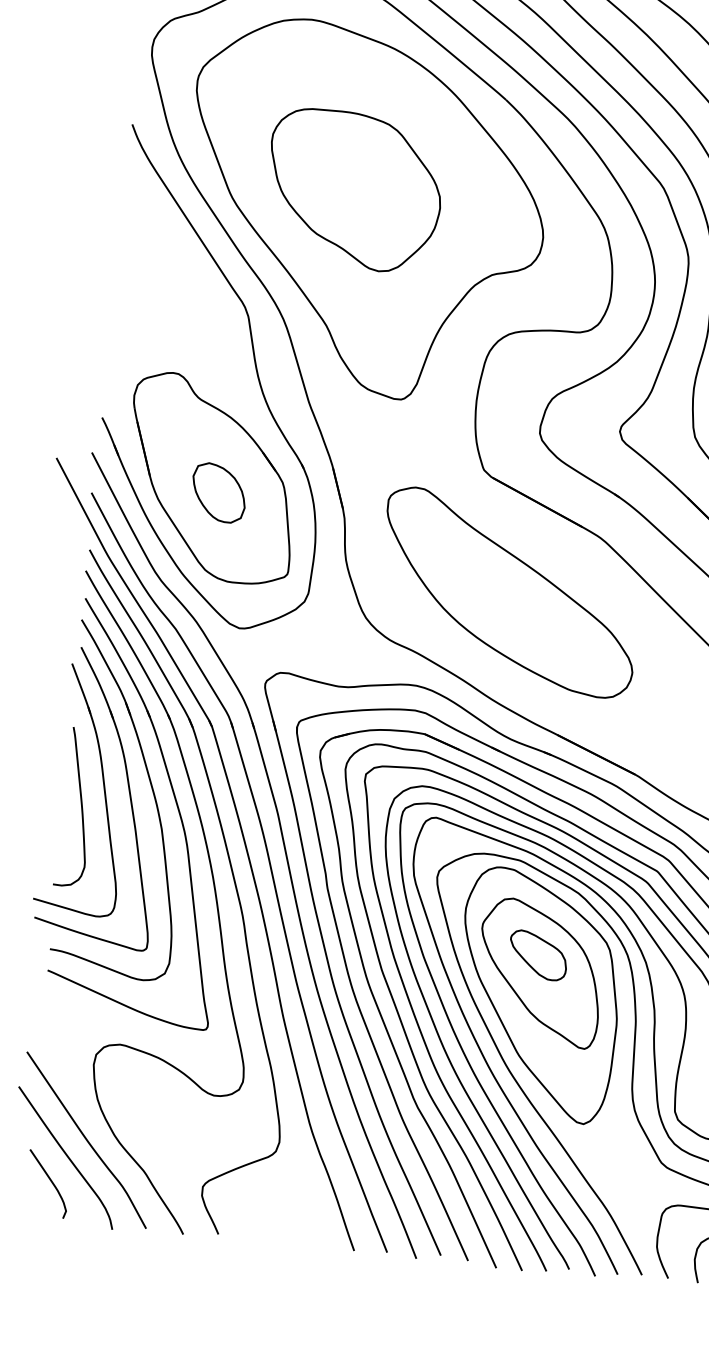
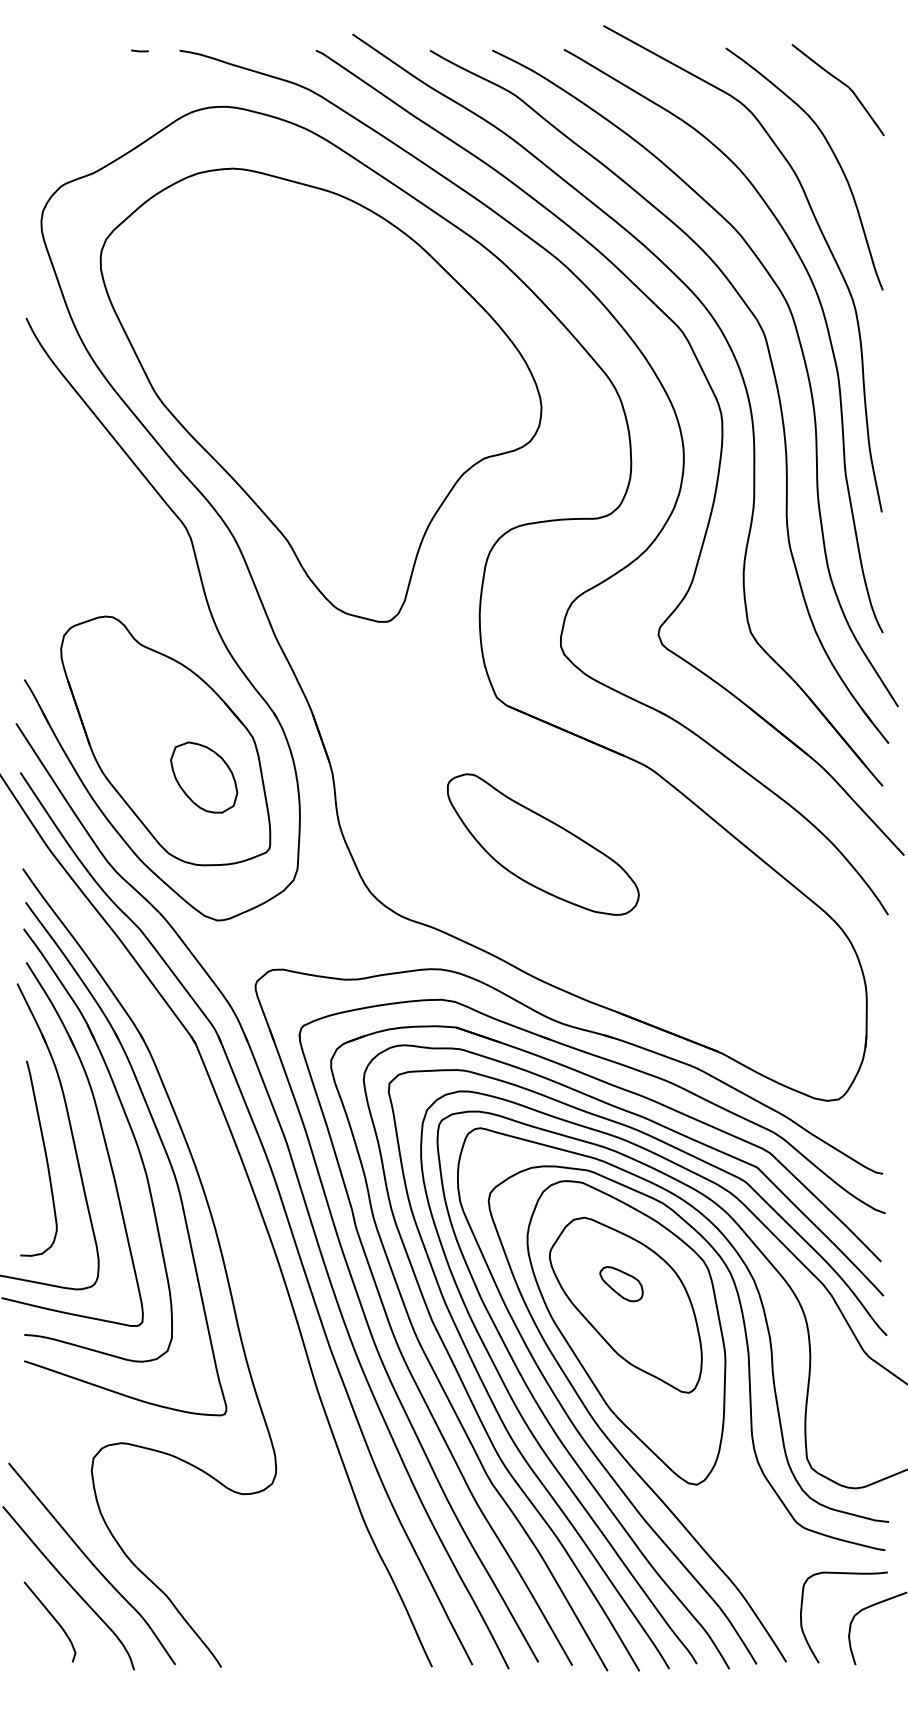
part: (354, 190) -> (305, 372), removed
part: (219, 492) -> (204, 777), moved
part: (510, 592) -> (543, 844), size x0.6
part: (233, 880) -> (240, 1229), removed
part: (538, 954) -> (621, 1283), size x0.6

